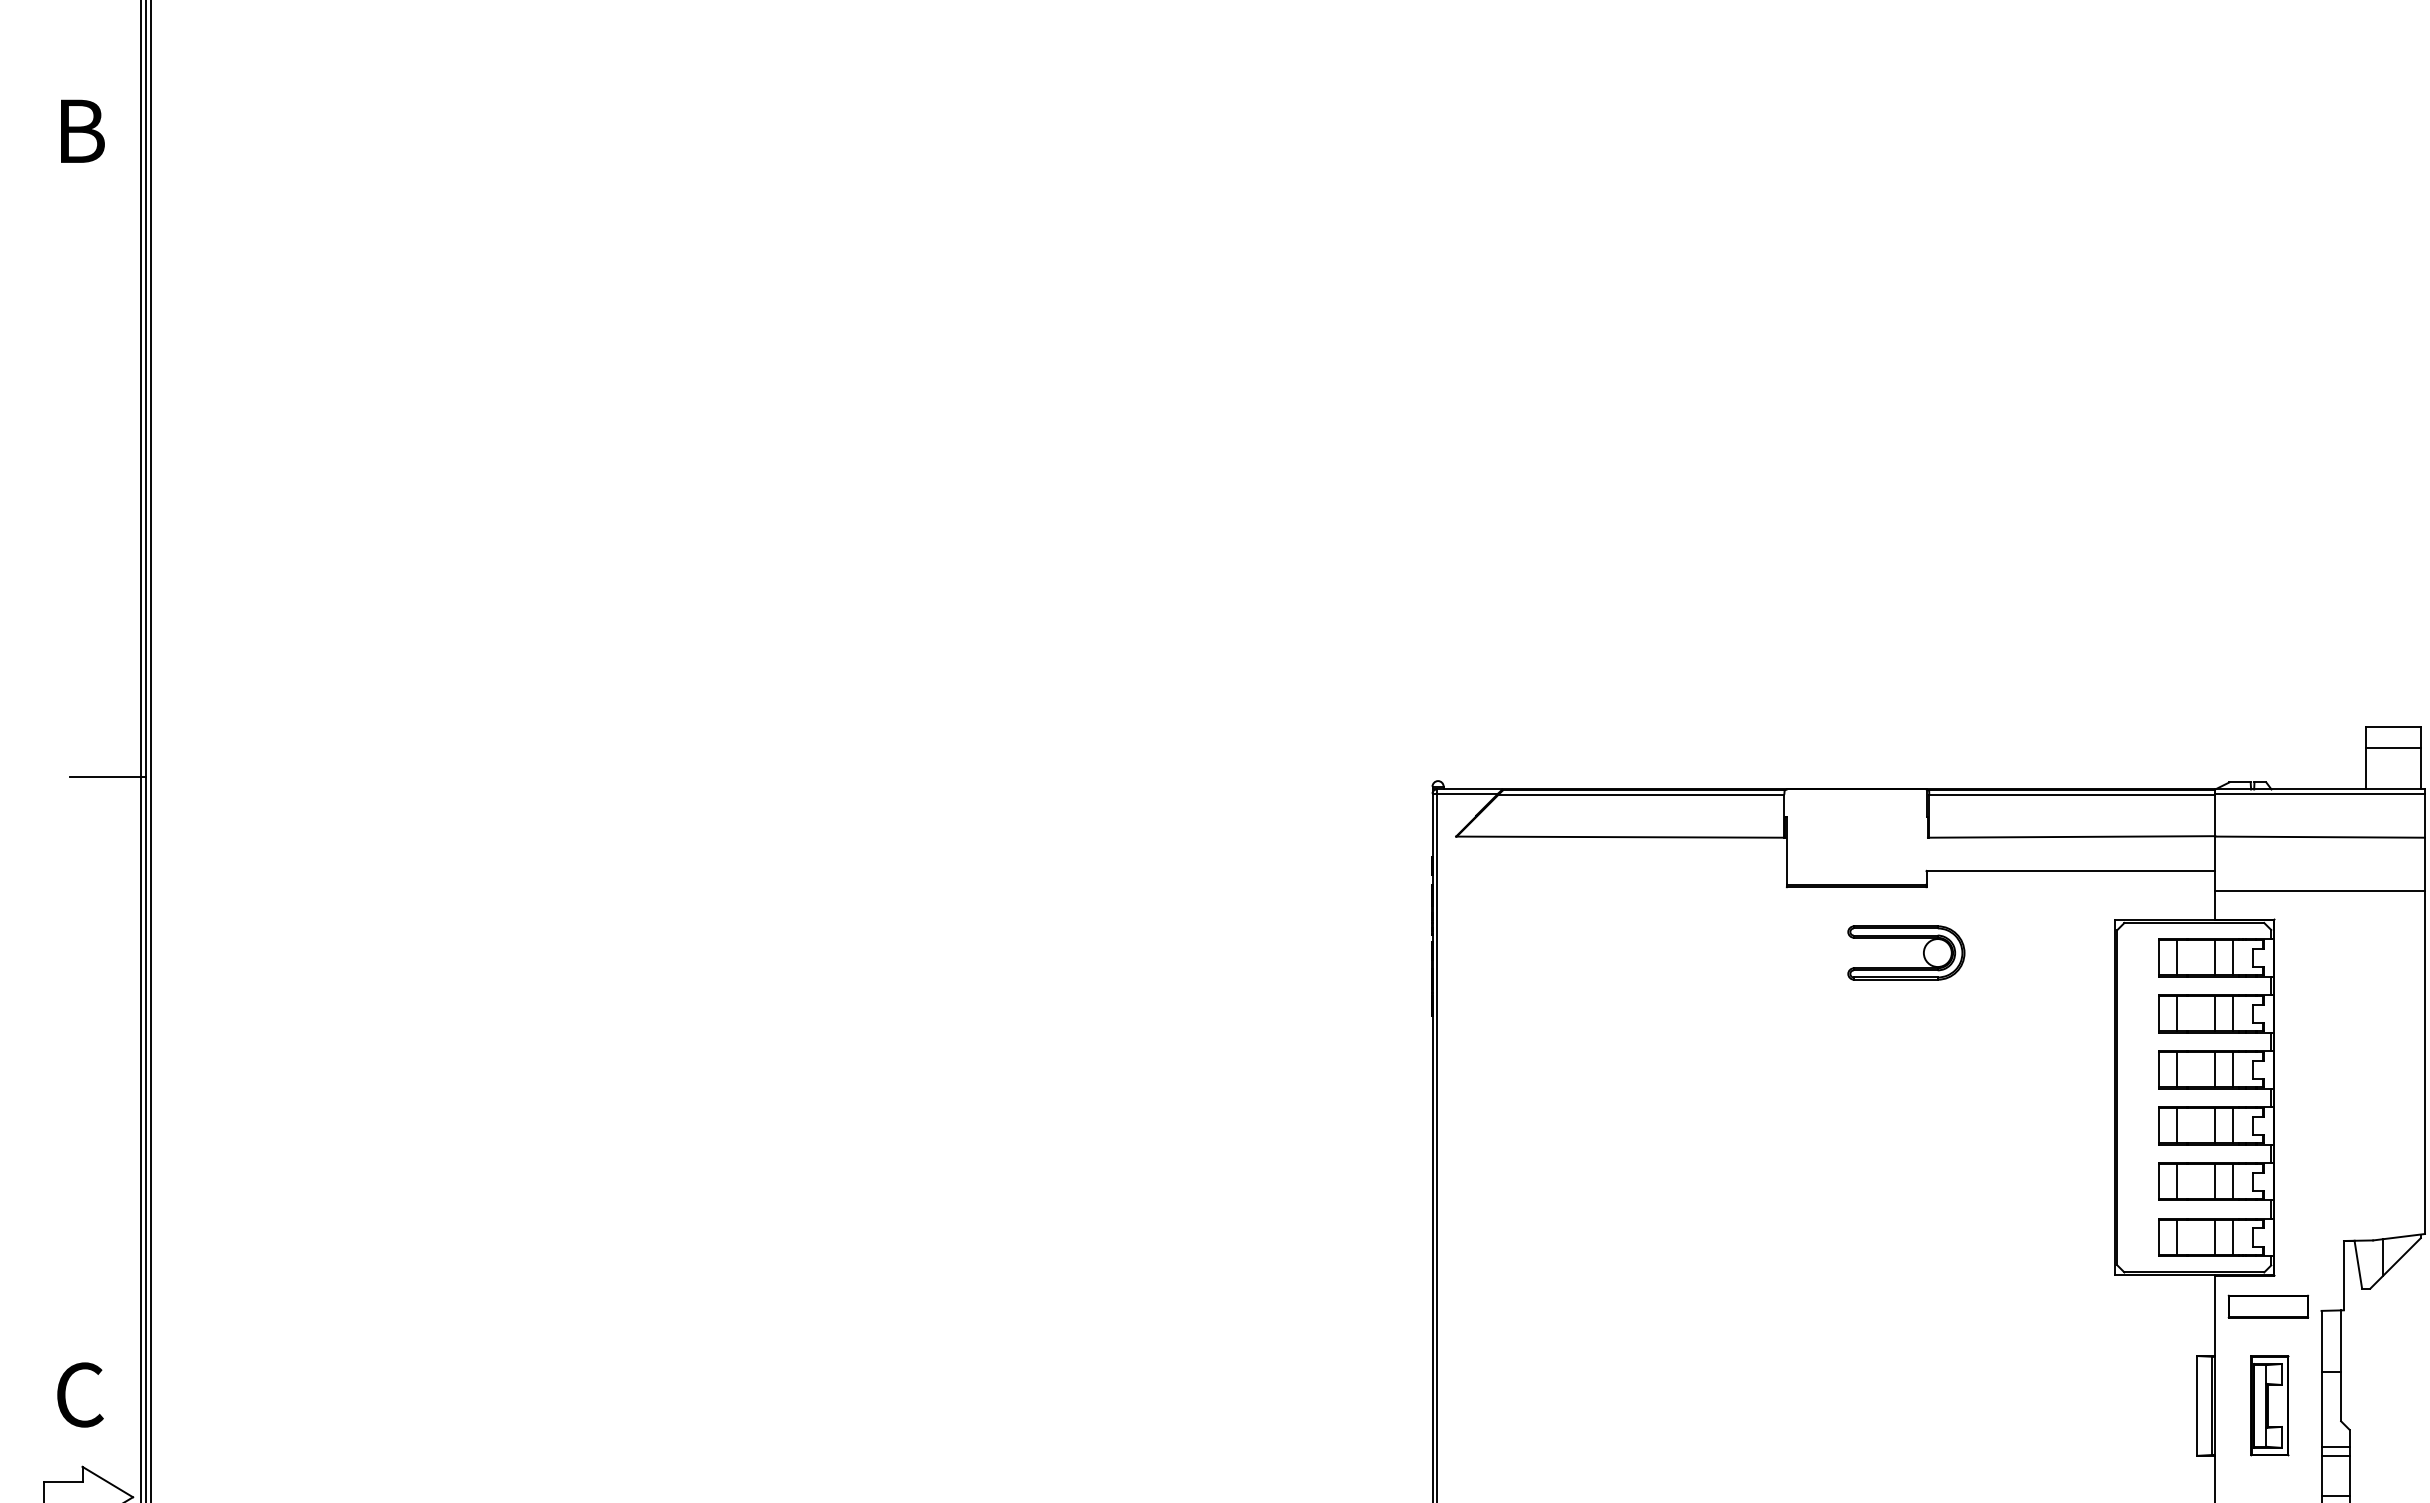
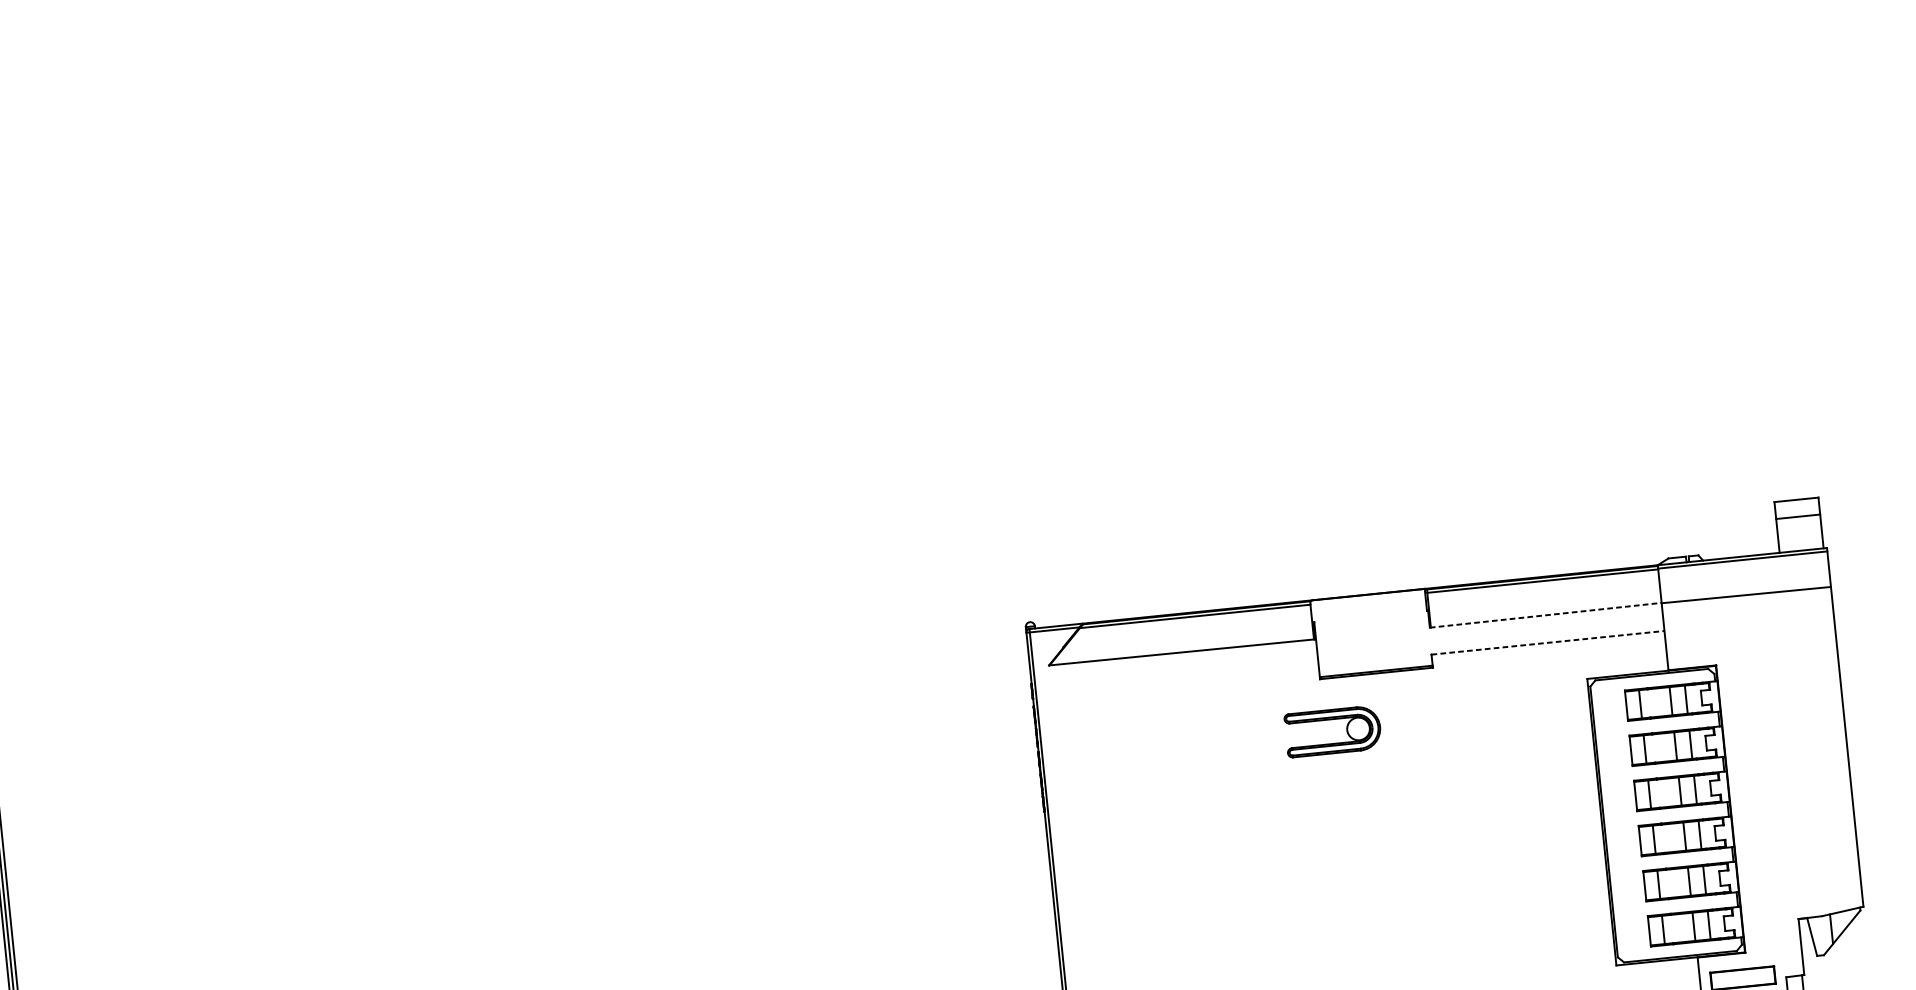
line: (2071, 836) -> (1545, 614), solid -> dashed
line: (2071, 870) -> (1548, 642), solid -> dashed
line: (2320, 890) -> (1750, 638), removed
part: (1906, 938) -> (1332, 719), moved

